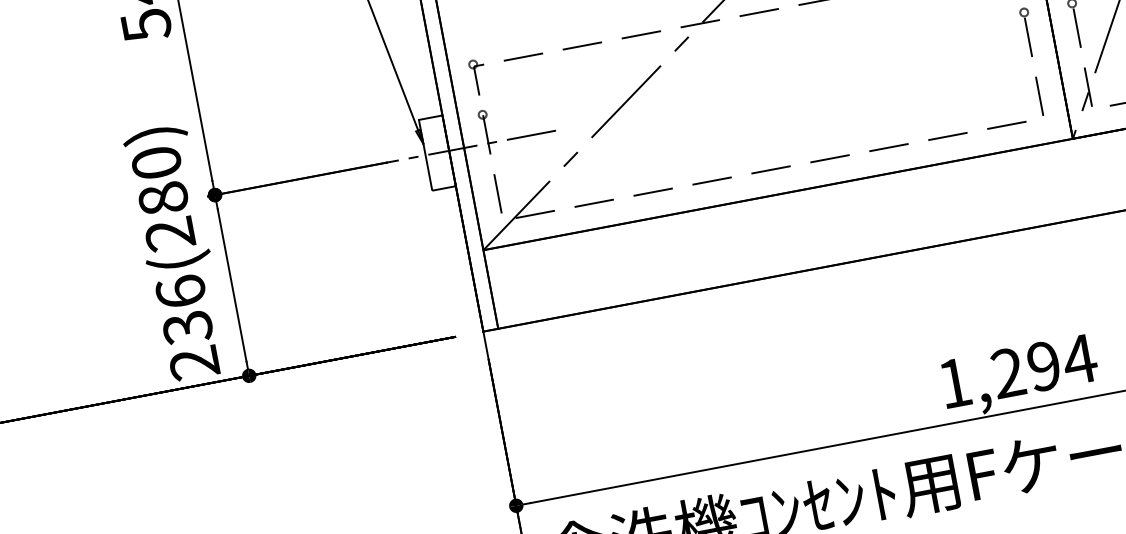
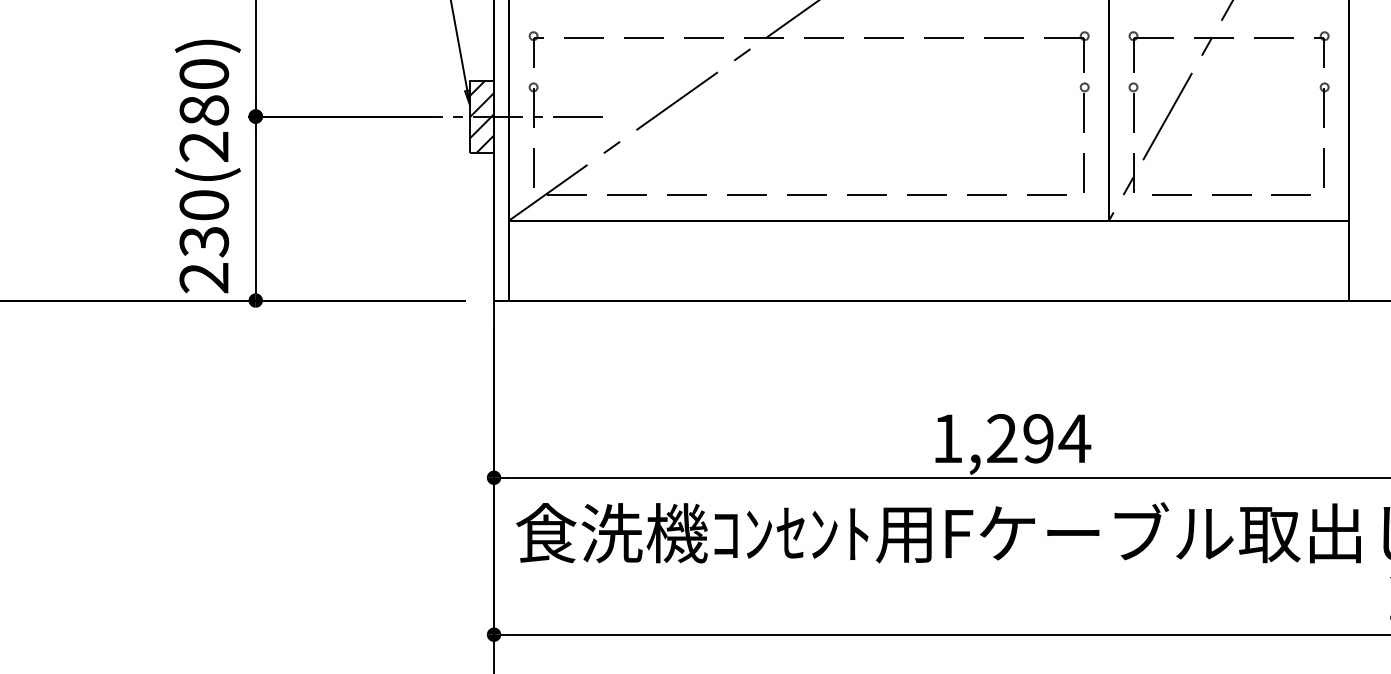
hatch: (437, 152) -> (482, 116), added
text: (181, 291) -> (204, 205), 236(280) -> 230(280)

